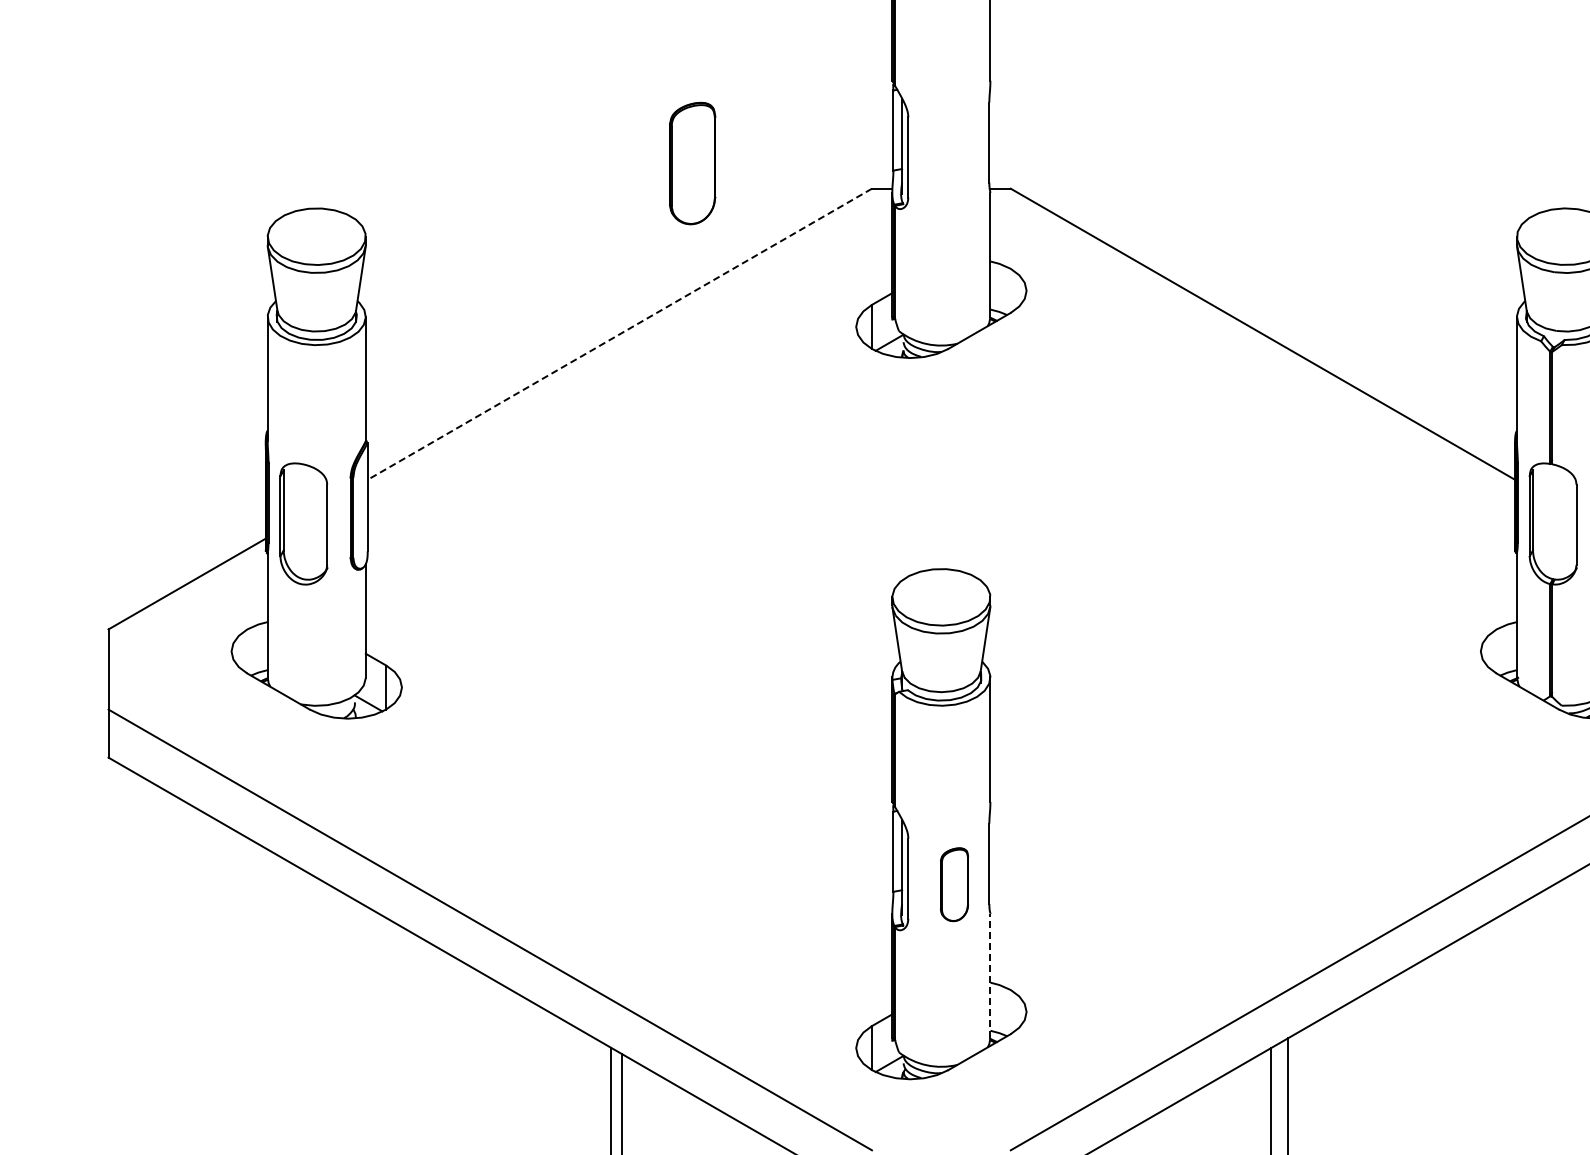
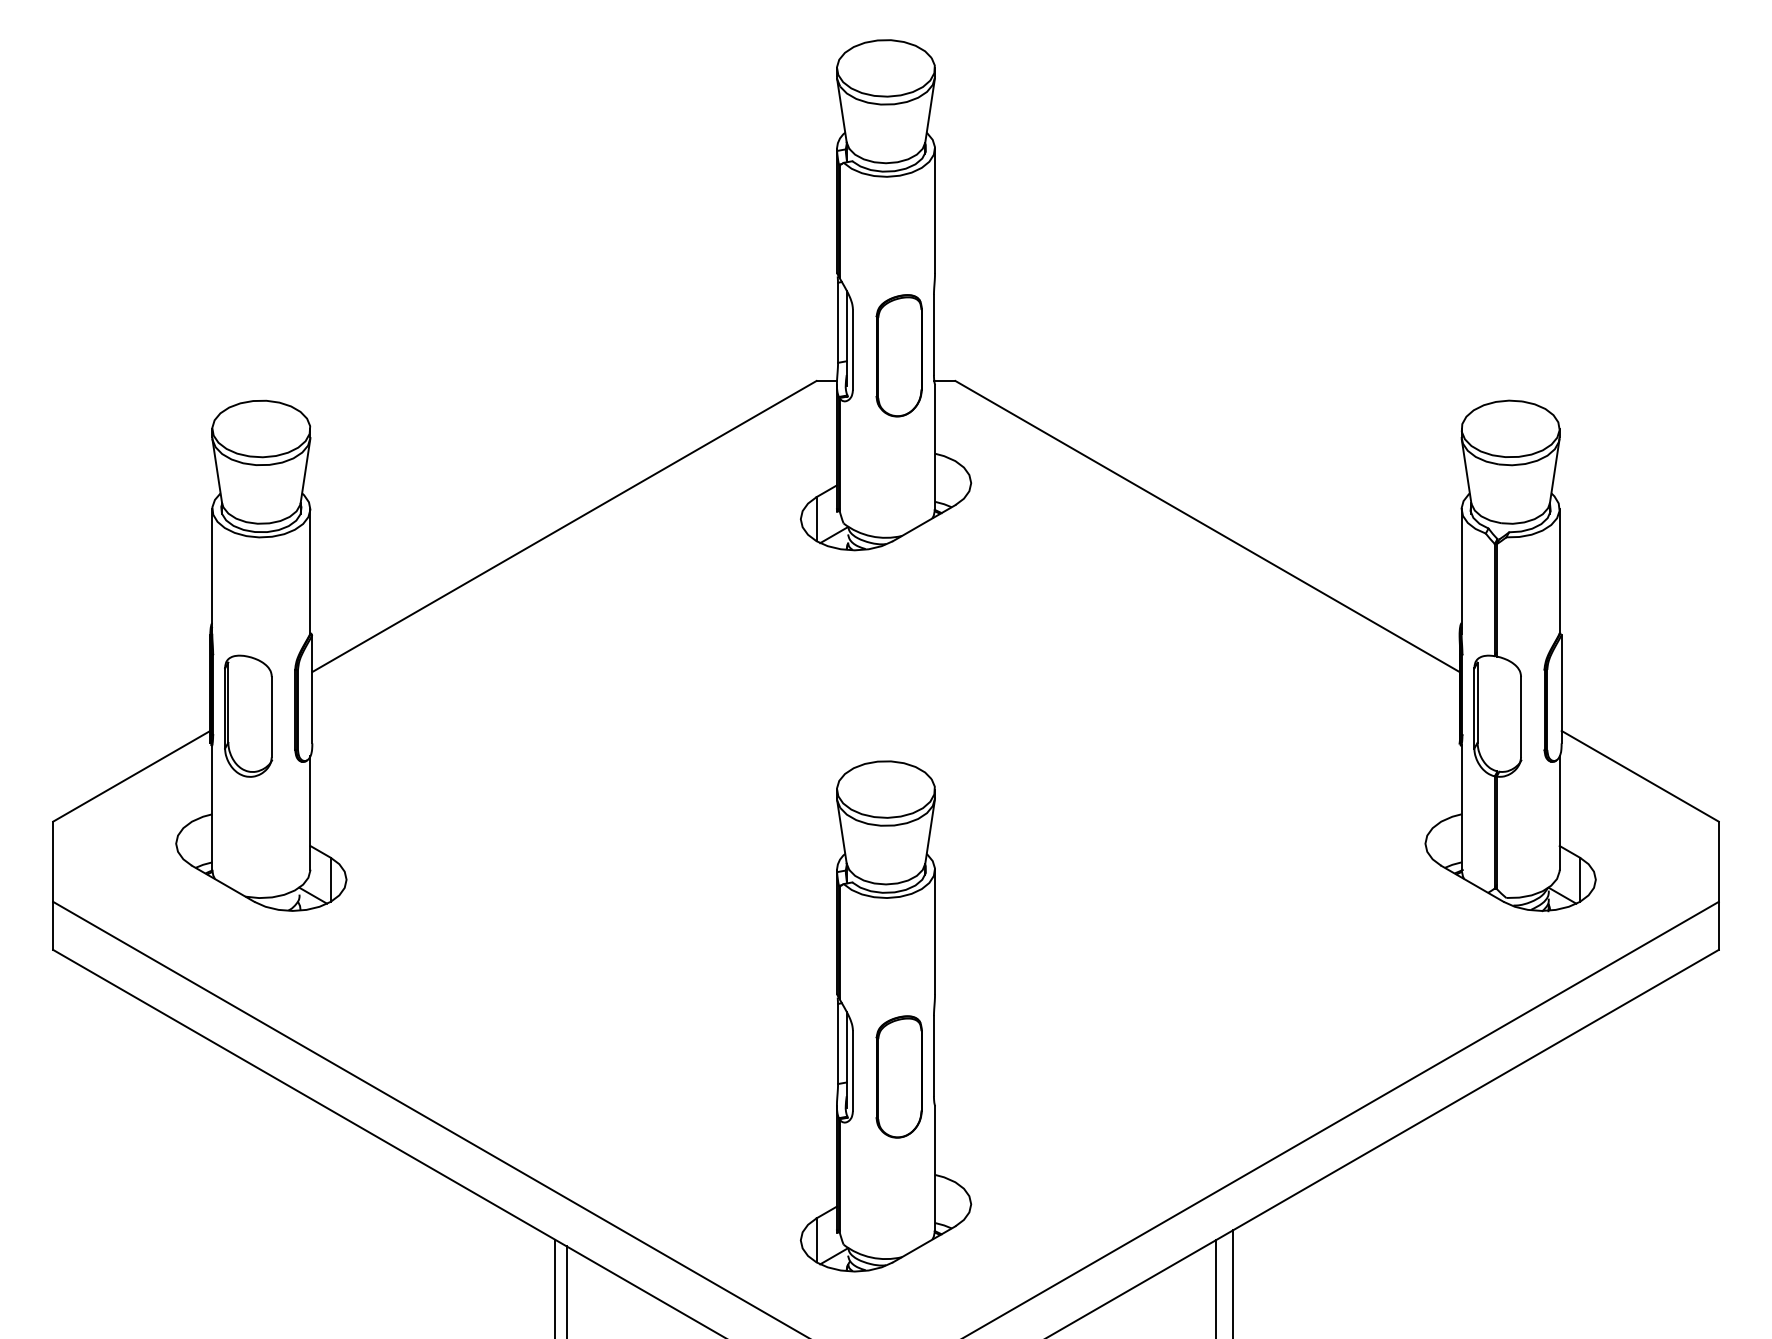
part: (691, 163) -> (898, 355), moved
line: (619, 334) -> (564, 526), dashed -> solid
part: (953, 884) -> (898, 1076), size x1.67
line: (990, 975) -> (935, 1167), dashed -> solid

